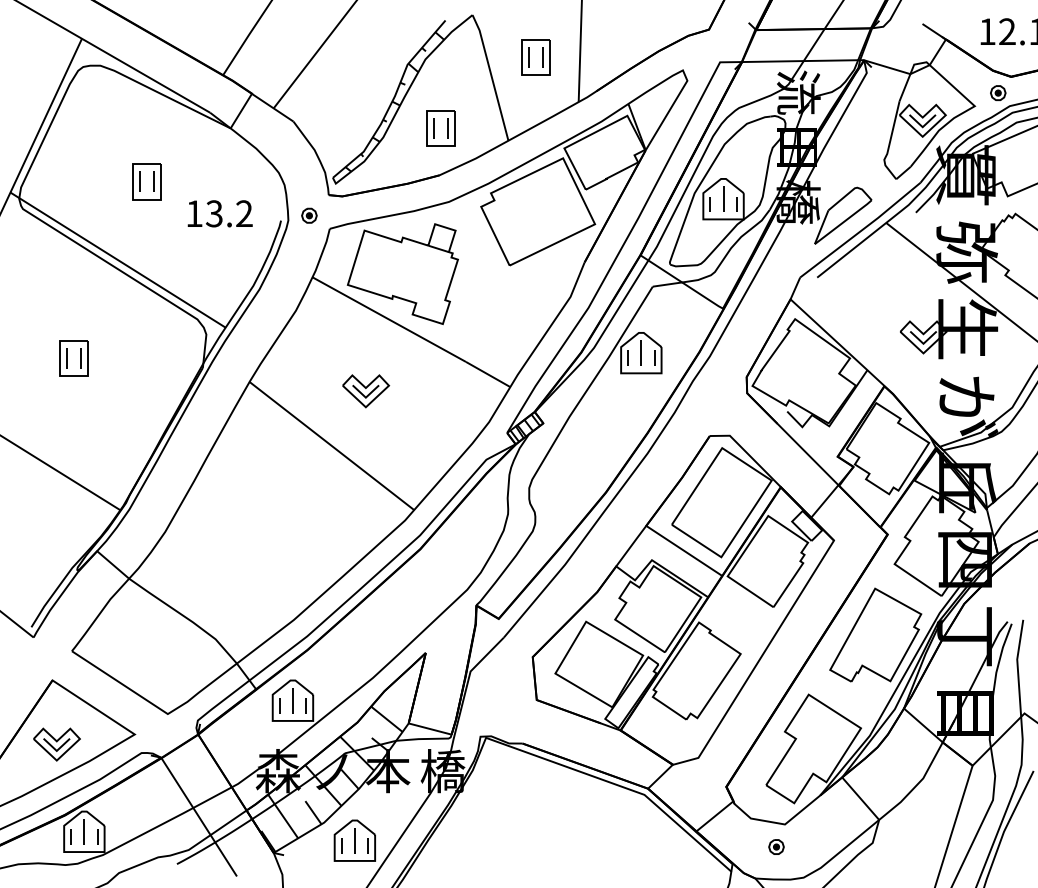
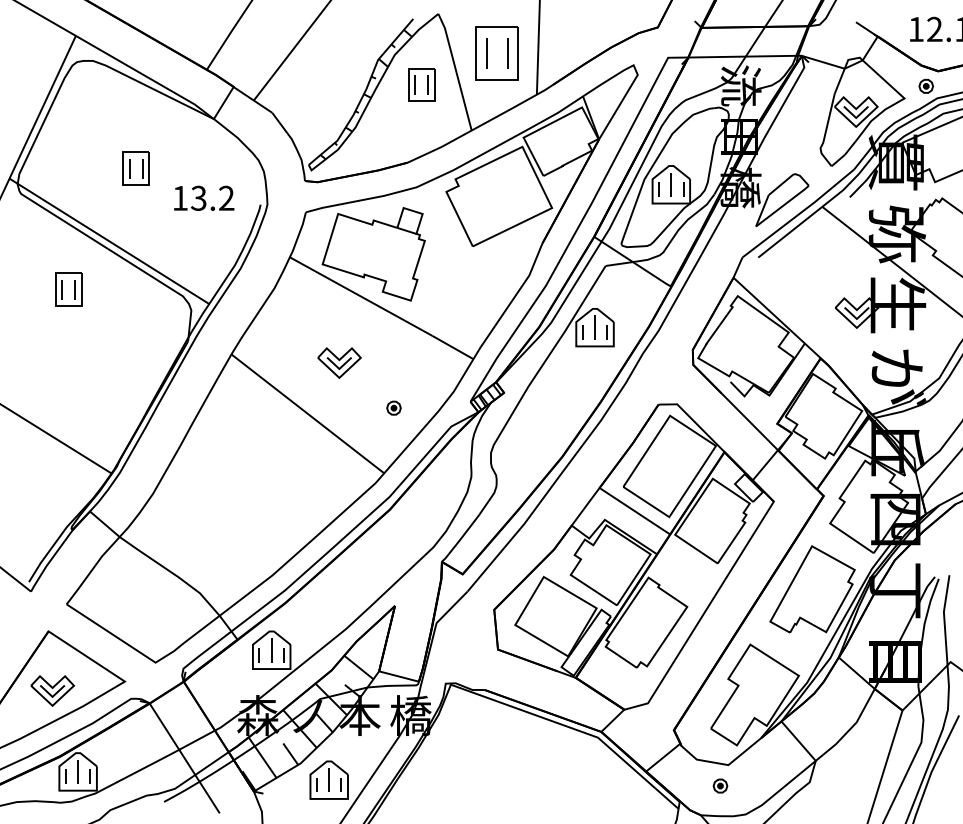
part: (535, 57) -> (496, 53), size x1.6
part: (440, 127) -> (421, 84), moved
part: (308, 215) -> (393, 407), moved
part: (73, 358) -> (68, 289), moved

